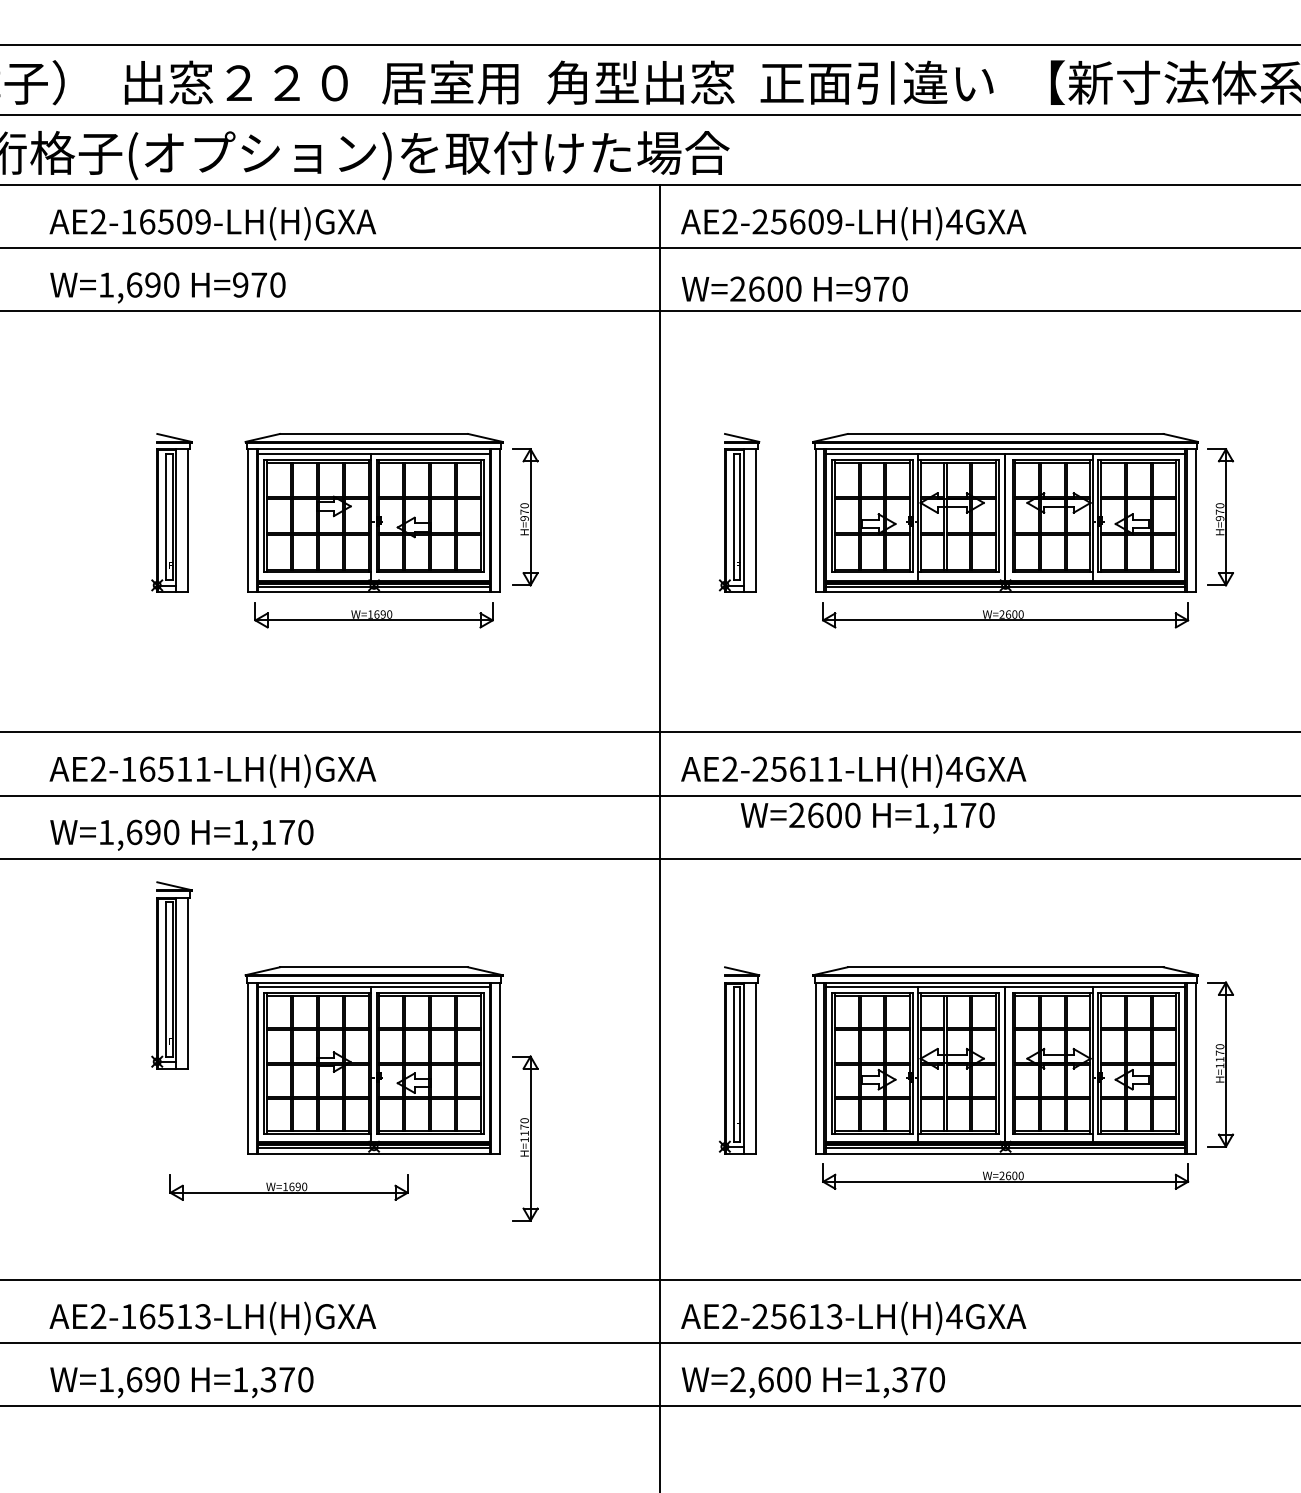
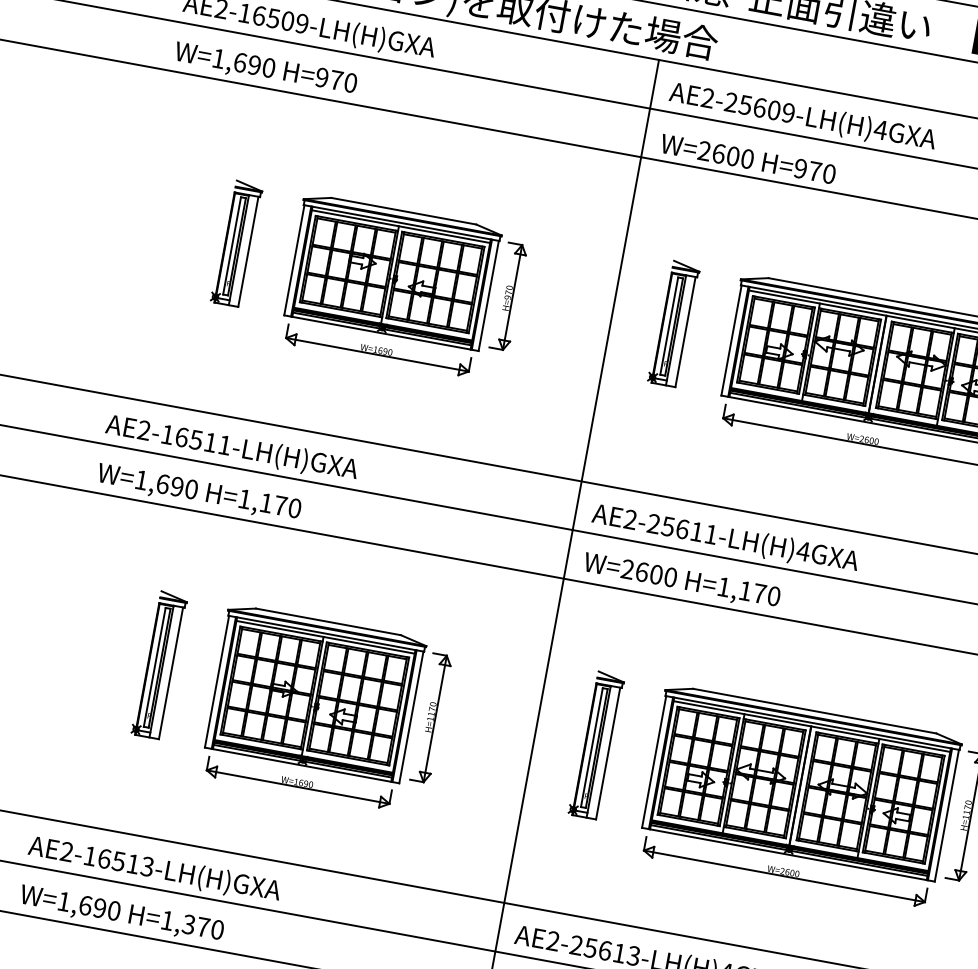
text: (867, 817) -> (681, 581), moved
part: (171, 975) -> (159, 665), moved
part: (525, 1138) -> (431, 718), moved
part: (288, 1187) -> (298, 782), moved

